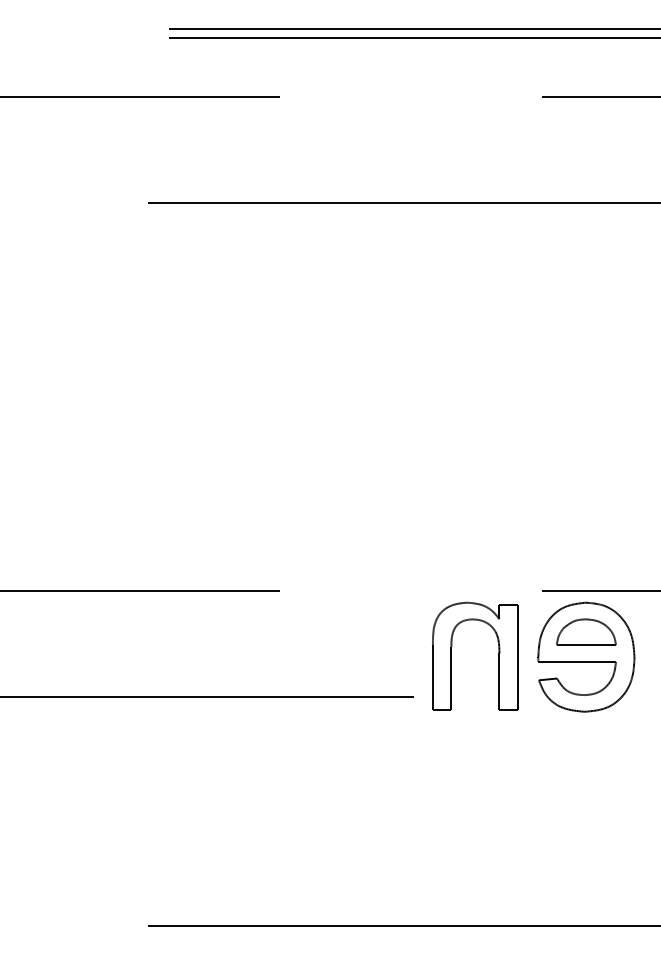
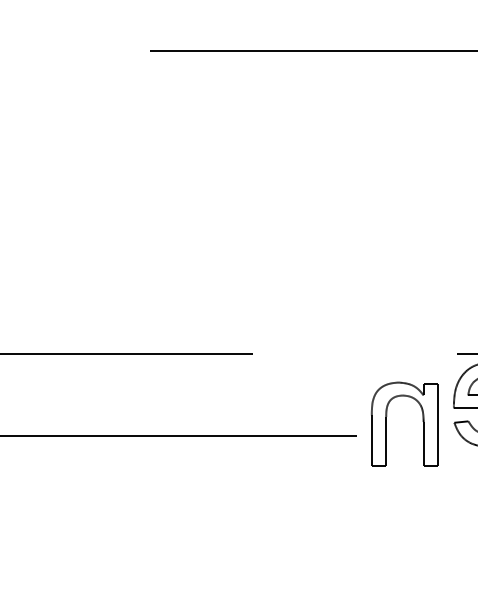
part: (498, 655) -> (422, 423), moved

